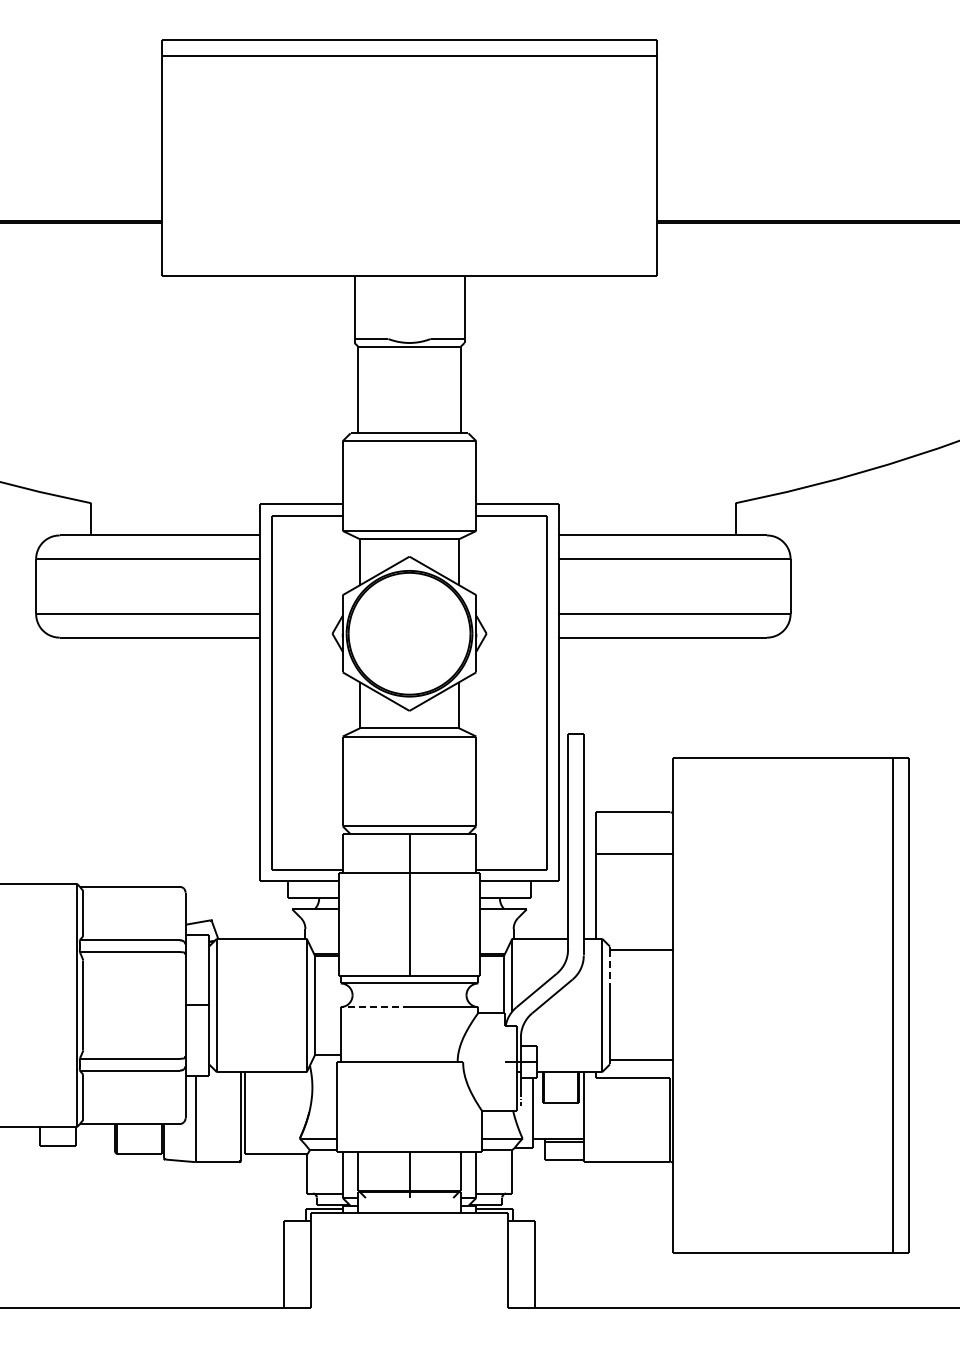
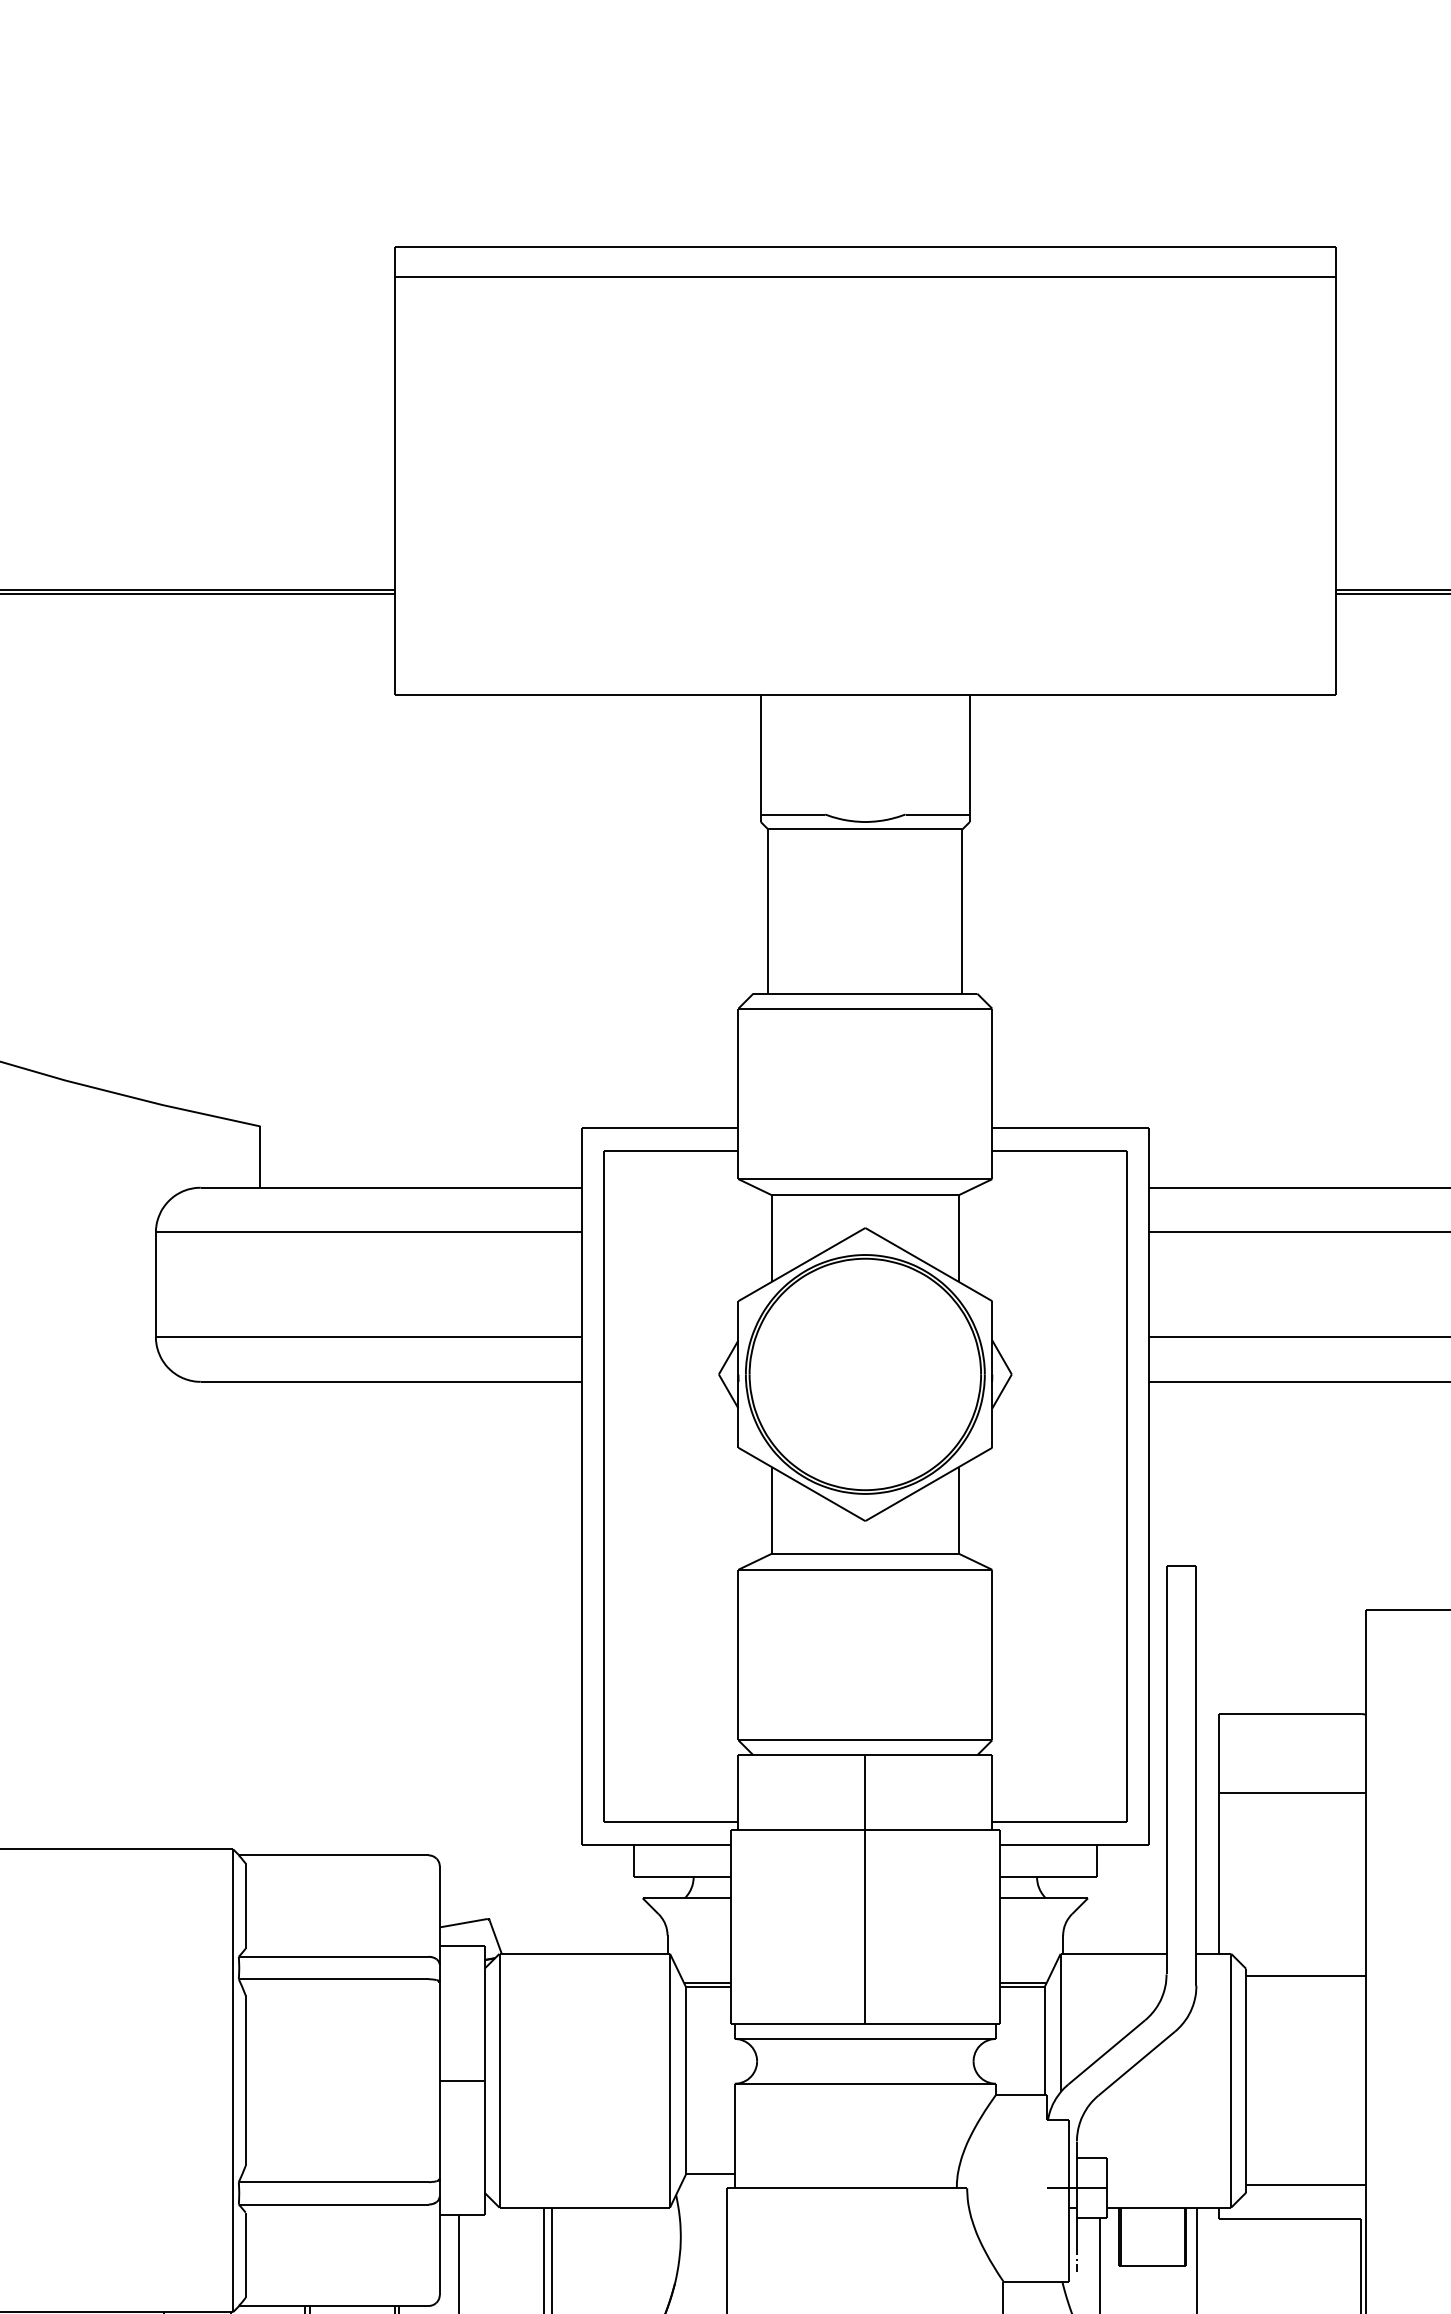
line: (609, 967) -> (1245, 2008), dashed -> solid
line: (374, 1007) -> (798, 2084), dashed -> solid

